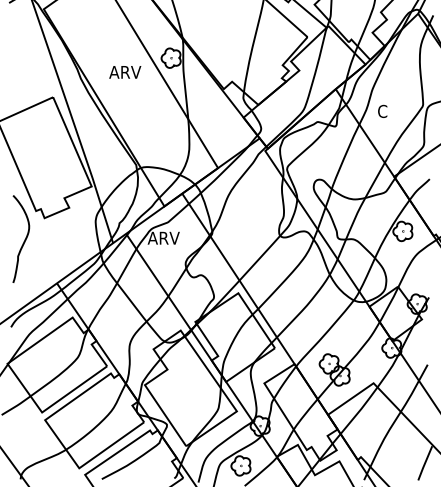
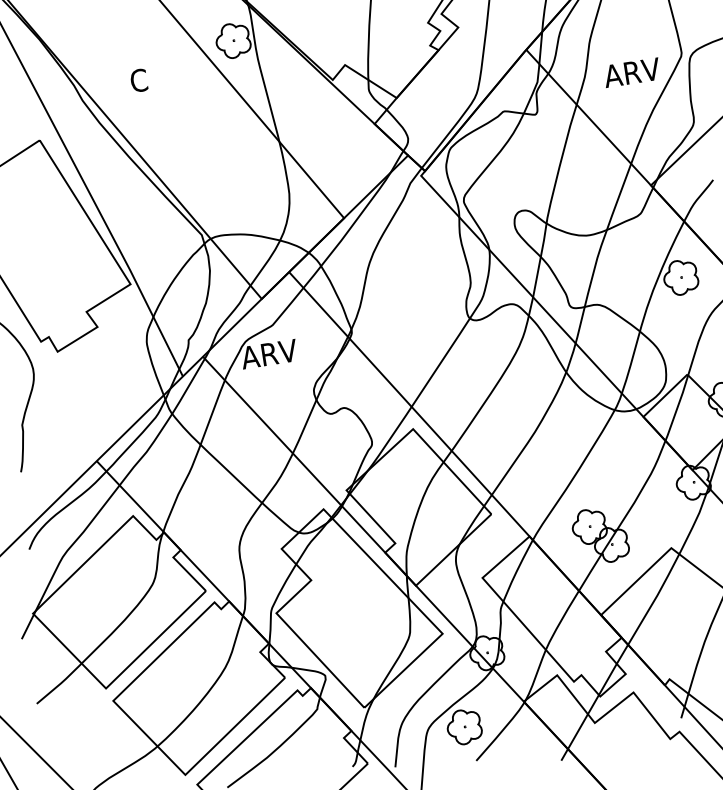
text: (125, 71) -> (157, 76), ARV -> C
text: (393, 111) -> (632, 72), C -> ARV

